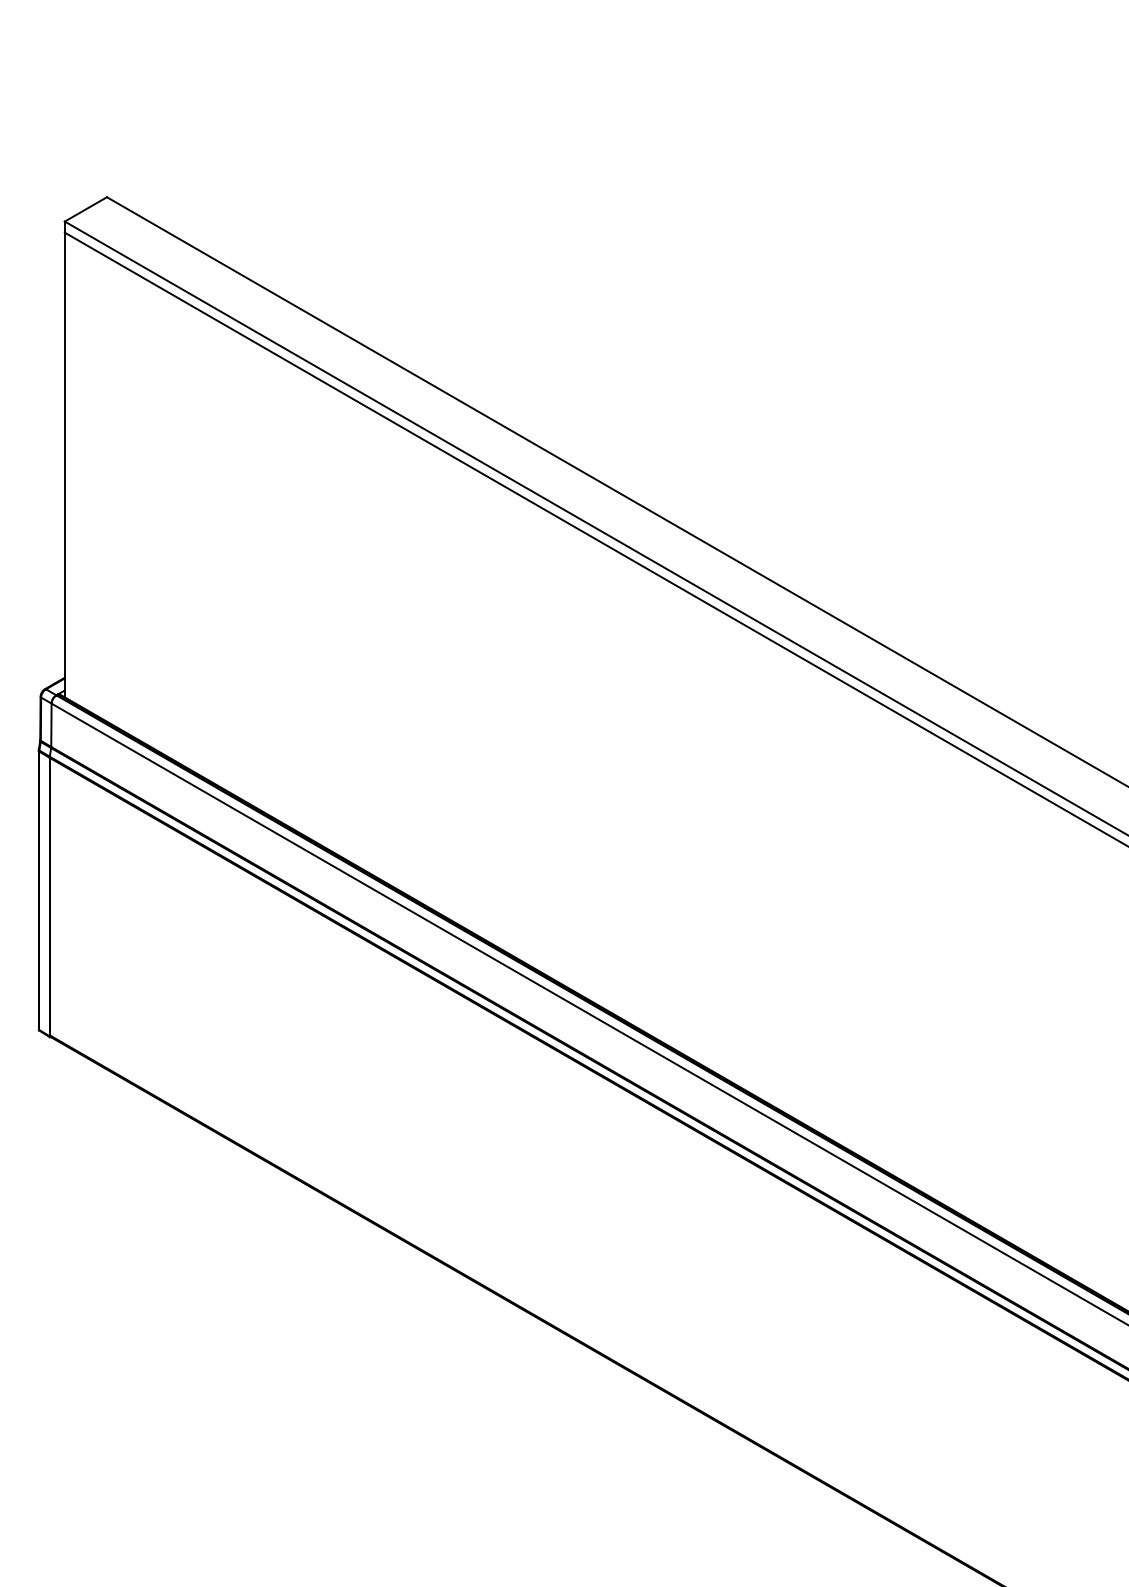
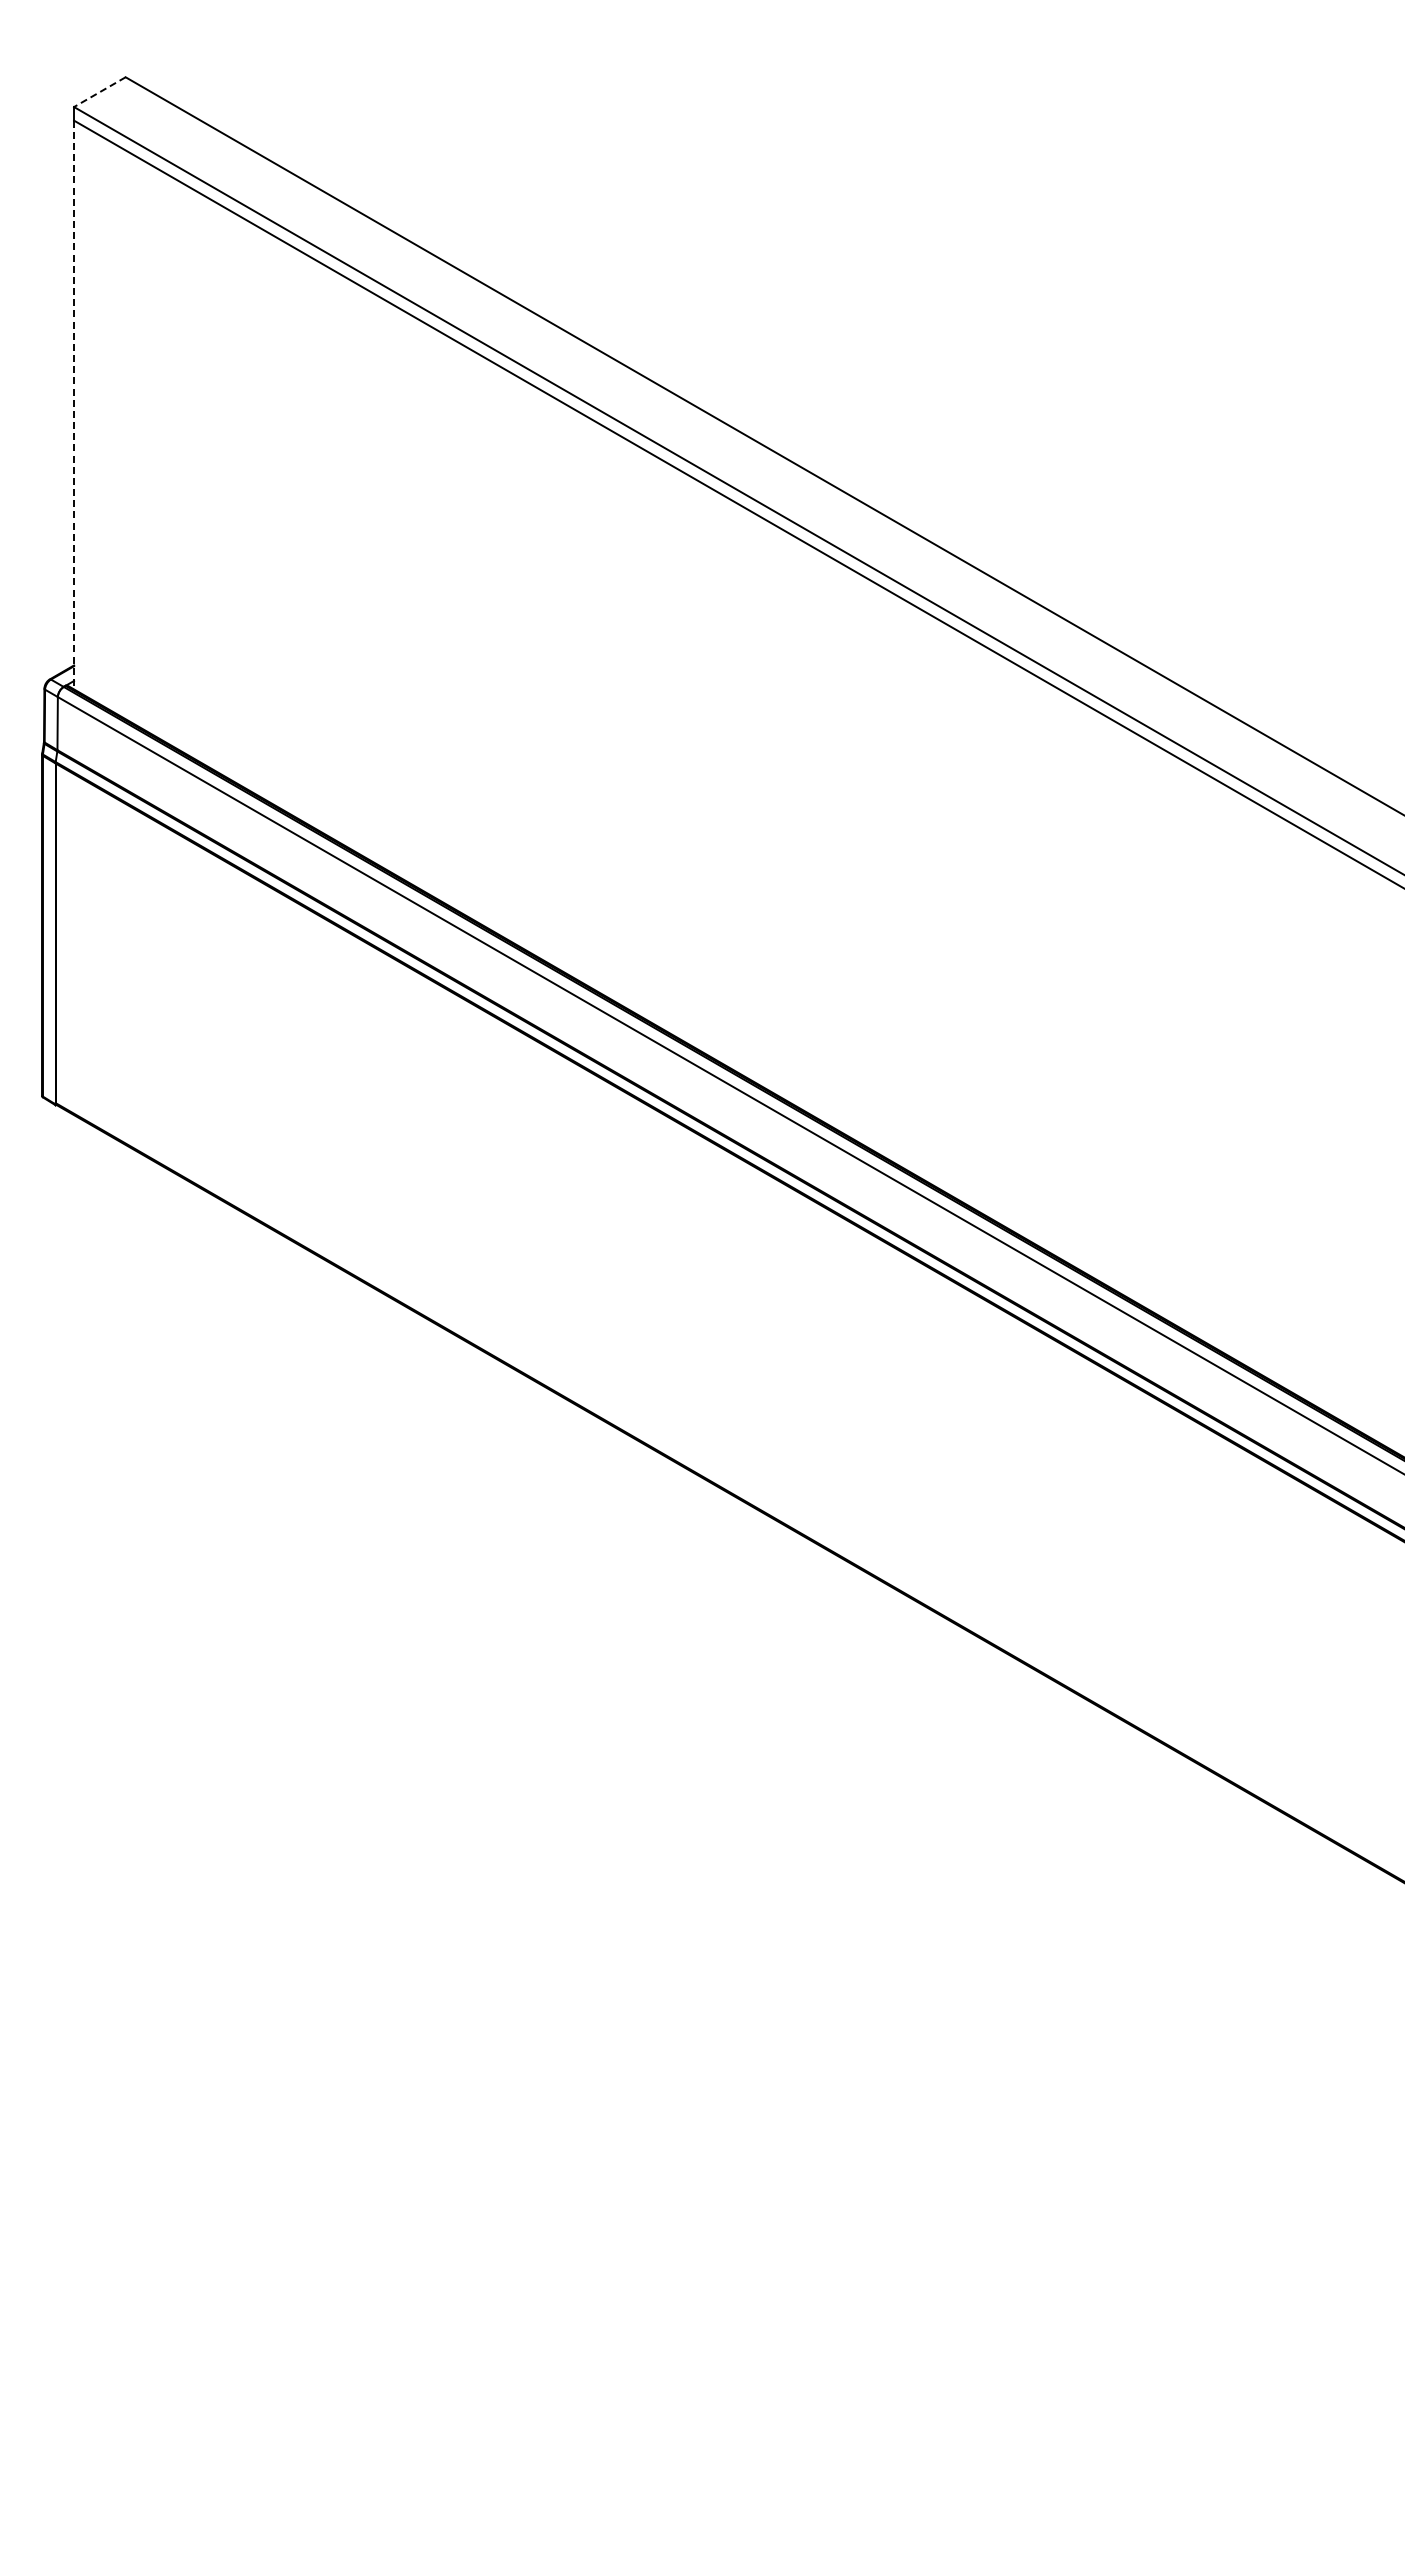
line: (85, 209) -> (99, 92), solid -> dashed
line: (65, 465) -> (74, 405), solid -> dashed

